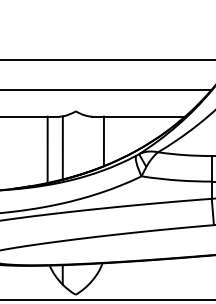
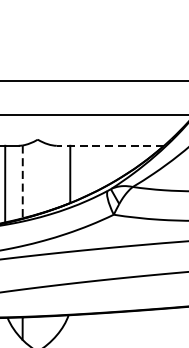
line: (138, 116) -> (110, 145), solid -> dashed
line: (62, 147) -> (22, 181), solid -> dashed

